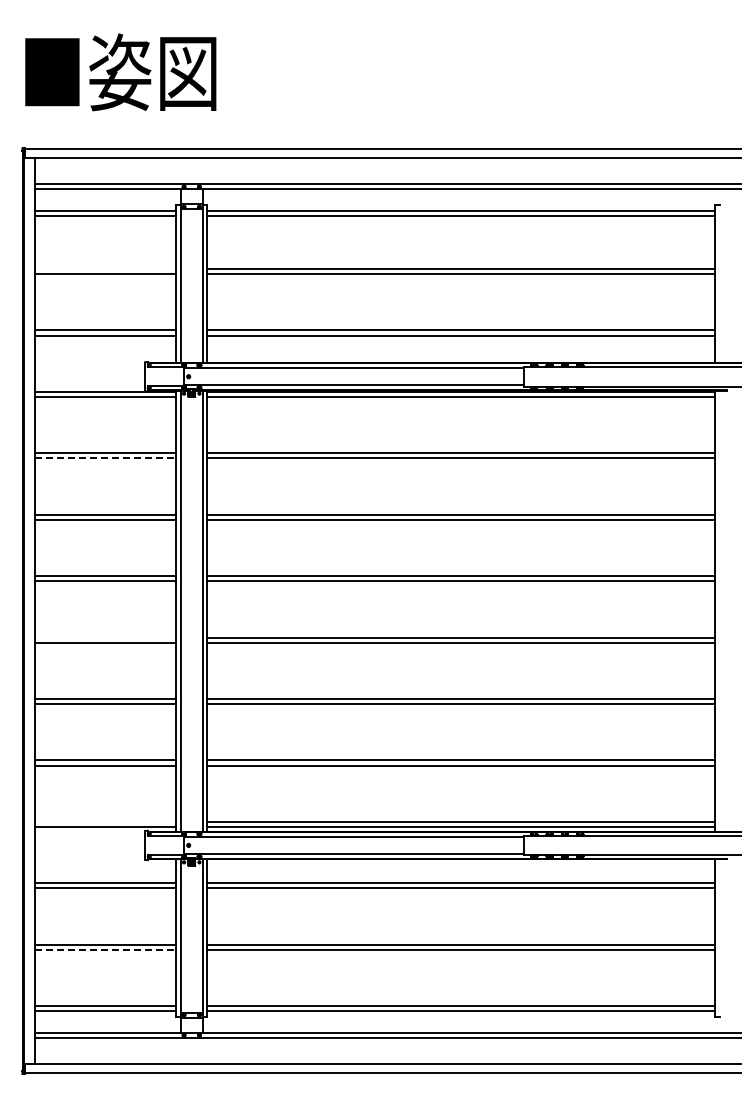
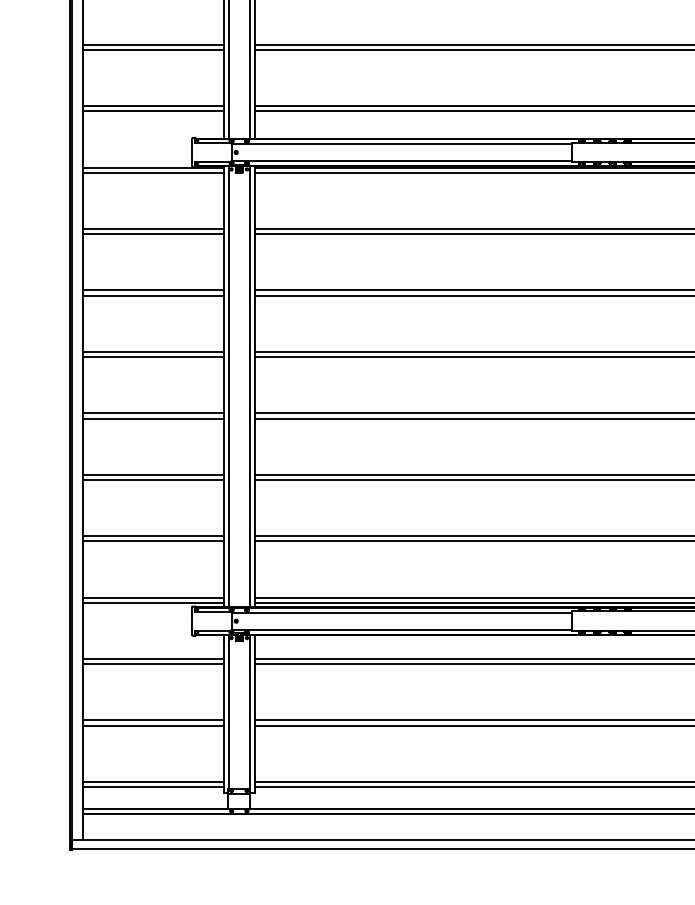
line: (105, 268) -> (153, 44), added
line: (105, 458) -> (153, 234), dashed -> solid
line: (105, 637) -> (153, 413), added
line: (105, 821) -> (153, 597), added
line: (105, 949) -> (153, 725), dashed -> solid

